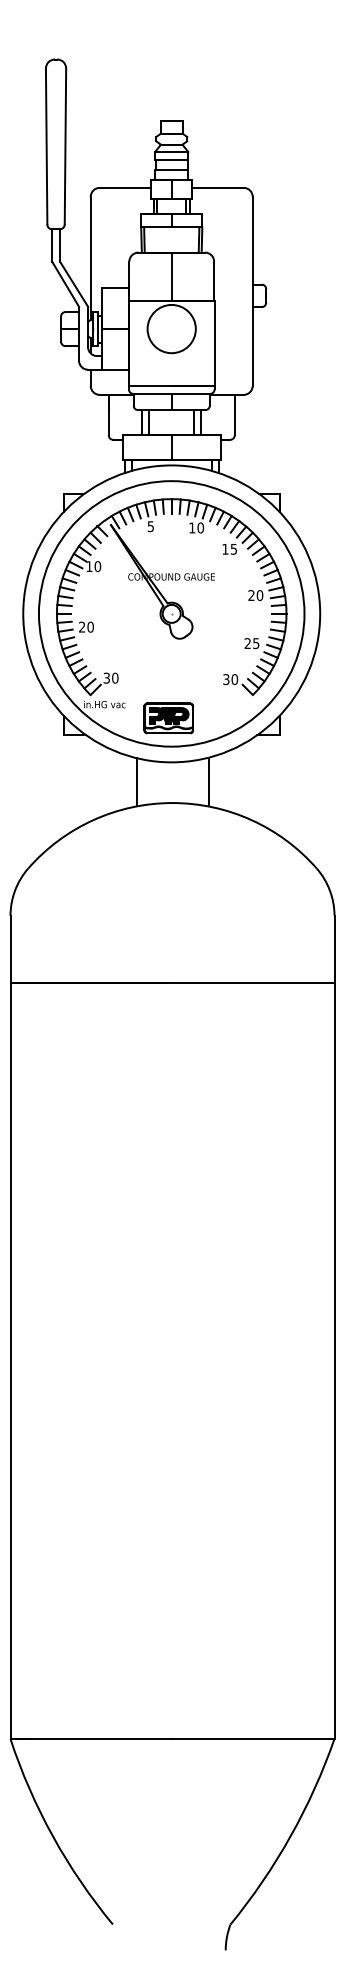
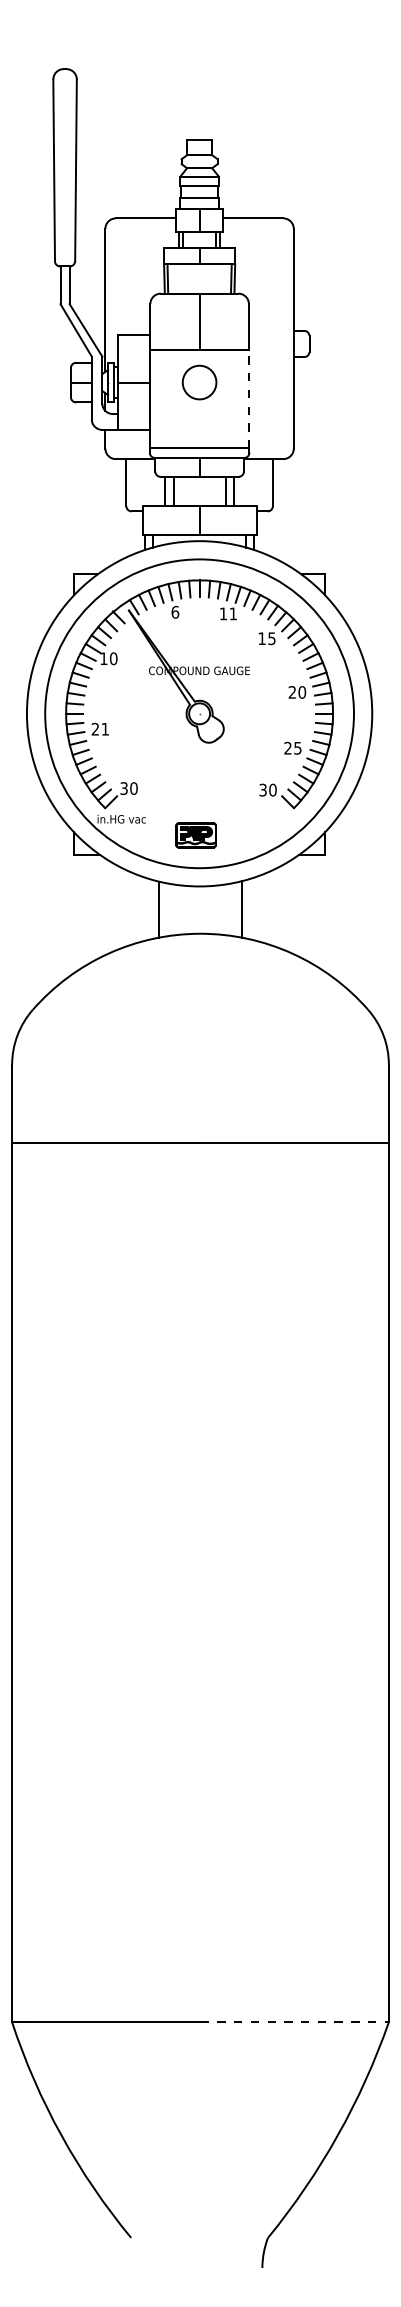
circle: (171, 328) -> (199, 381), size x0.6
line: (214, 342) -> (249, 398), solid -> dashed
text: (150, 526) -> (174, 612), 5 -> 6
text: (200, 527) -> (233, 613), 10 -> 11
text: (90, 626) -> (105, 728), 20 -> 21
part: (168, 718) -> (195, 835), size x0.7
line: (253, 1739) -> (294, 2022), solid -> dashed

